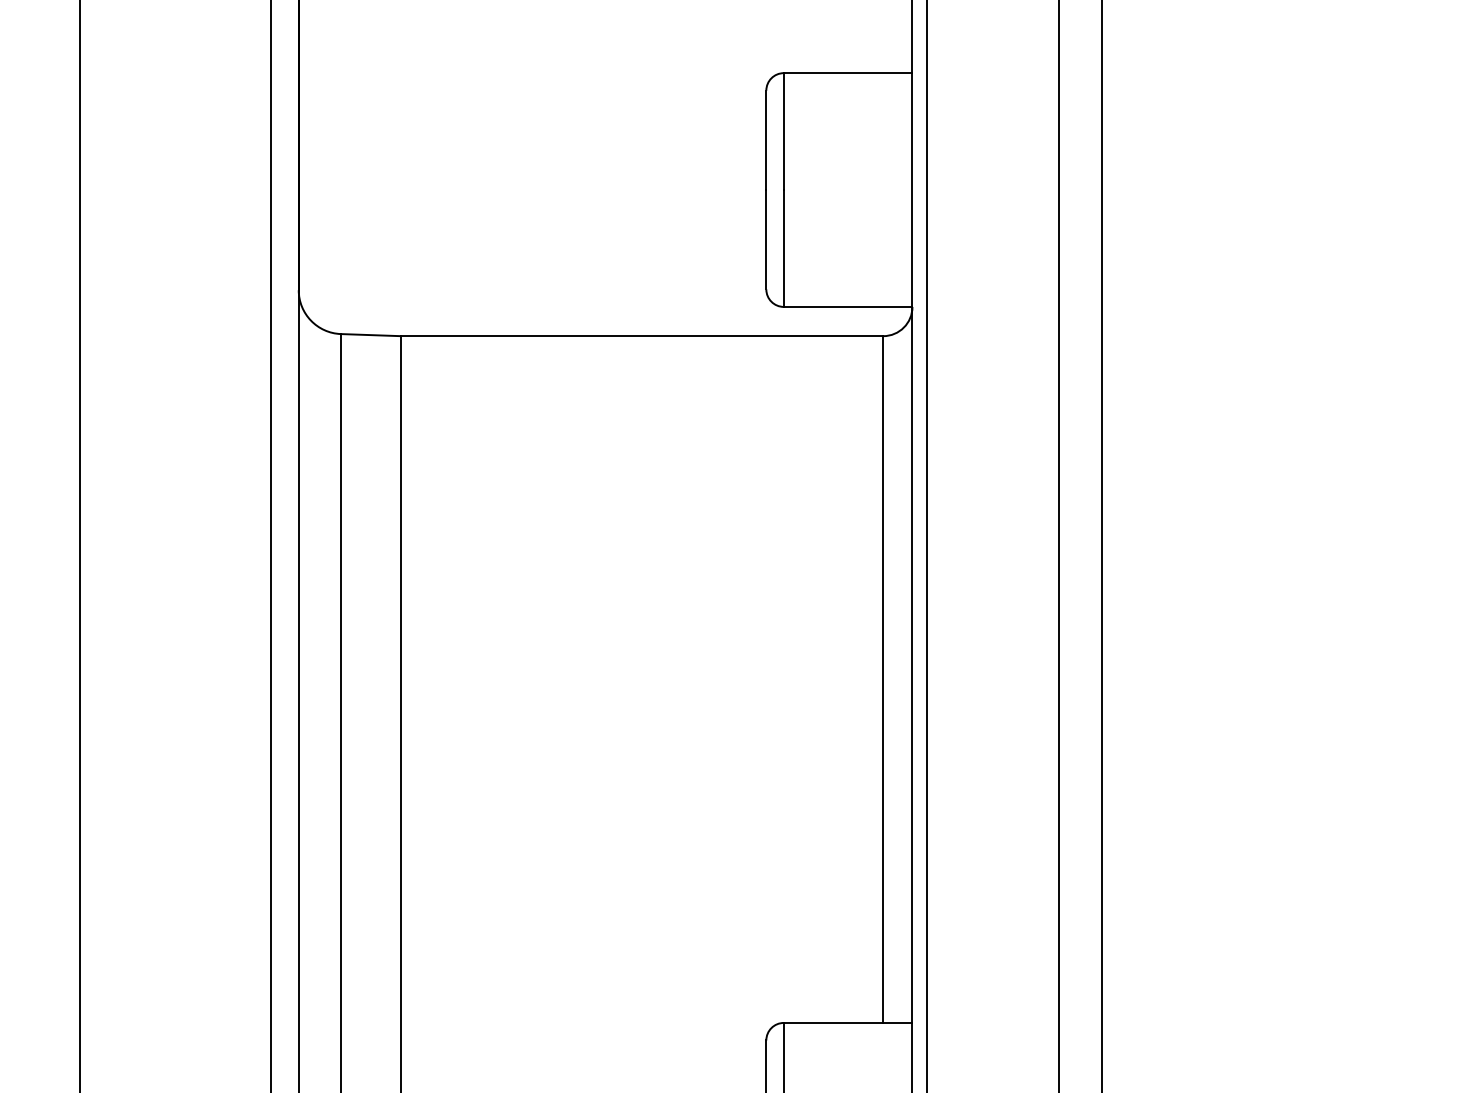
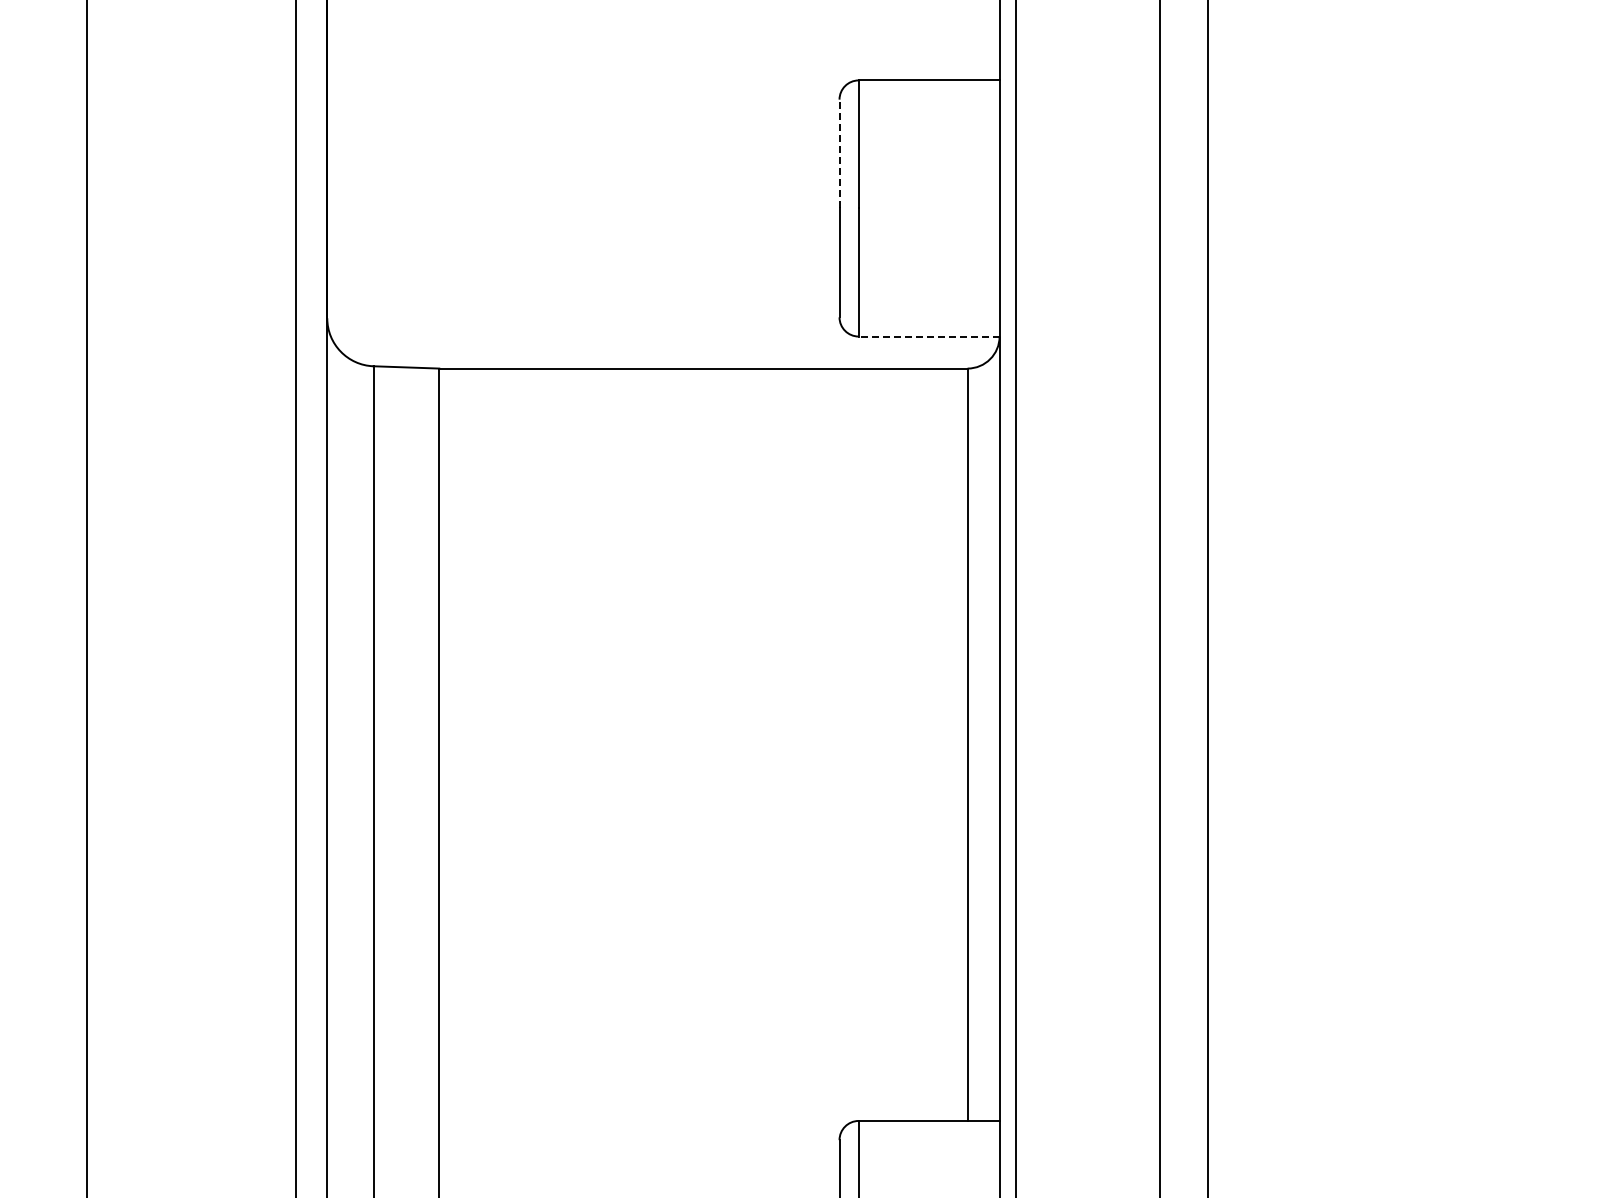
line: (766, 139) -> (839, 153), solid -> dashed
line: (847, 306) -> (928, 336), solid -> dashed

